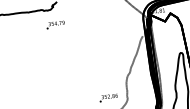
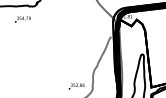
text: (55, 24) -> (22, 19), moved

